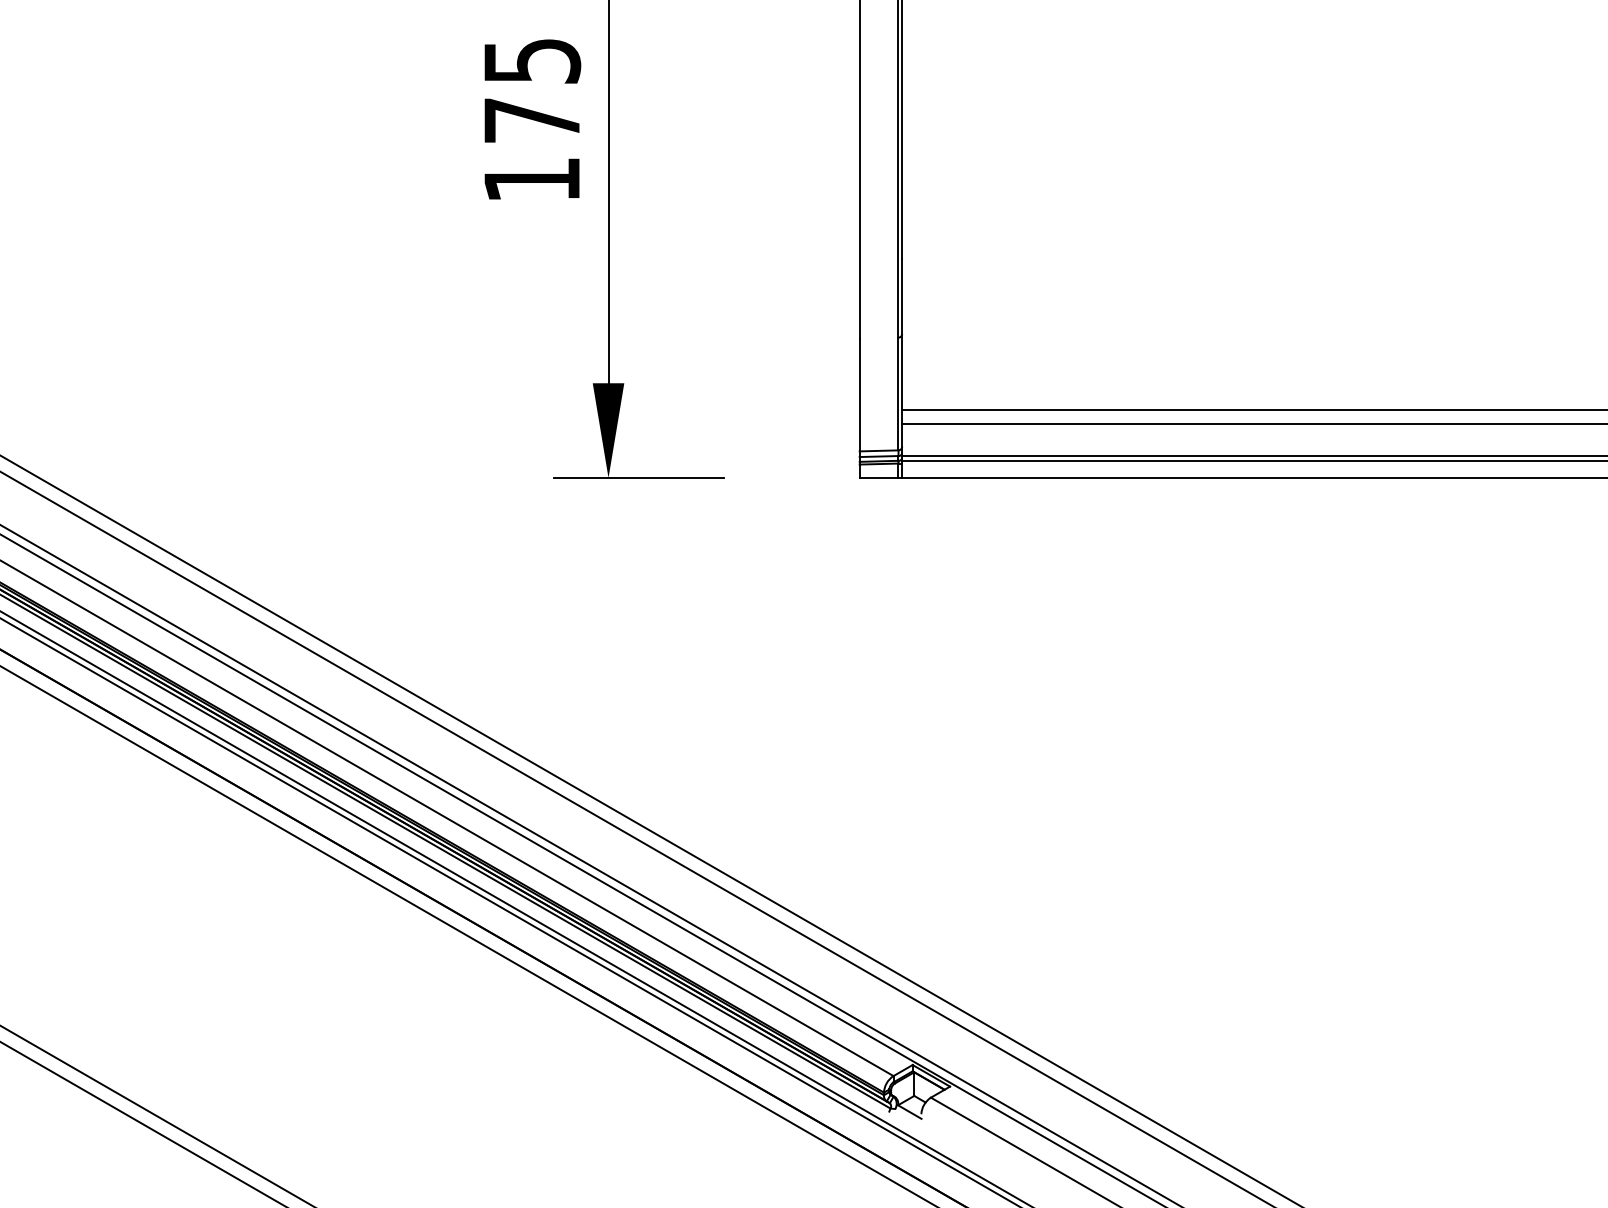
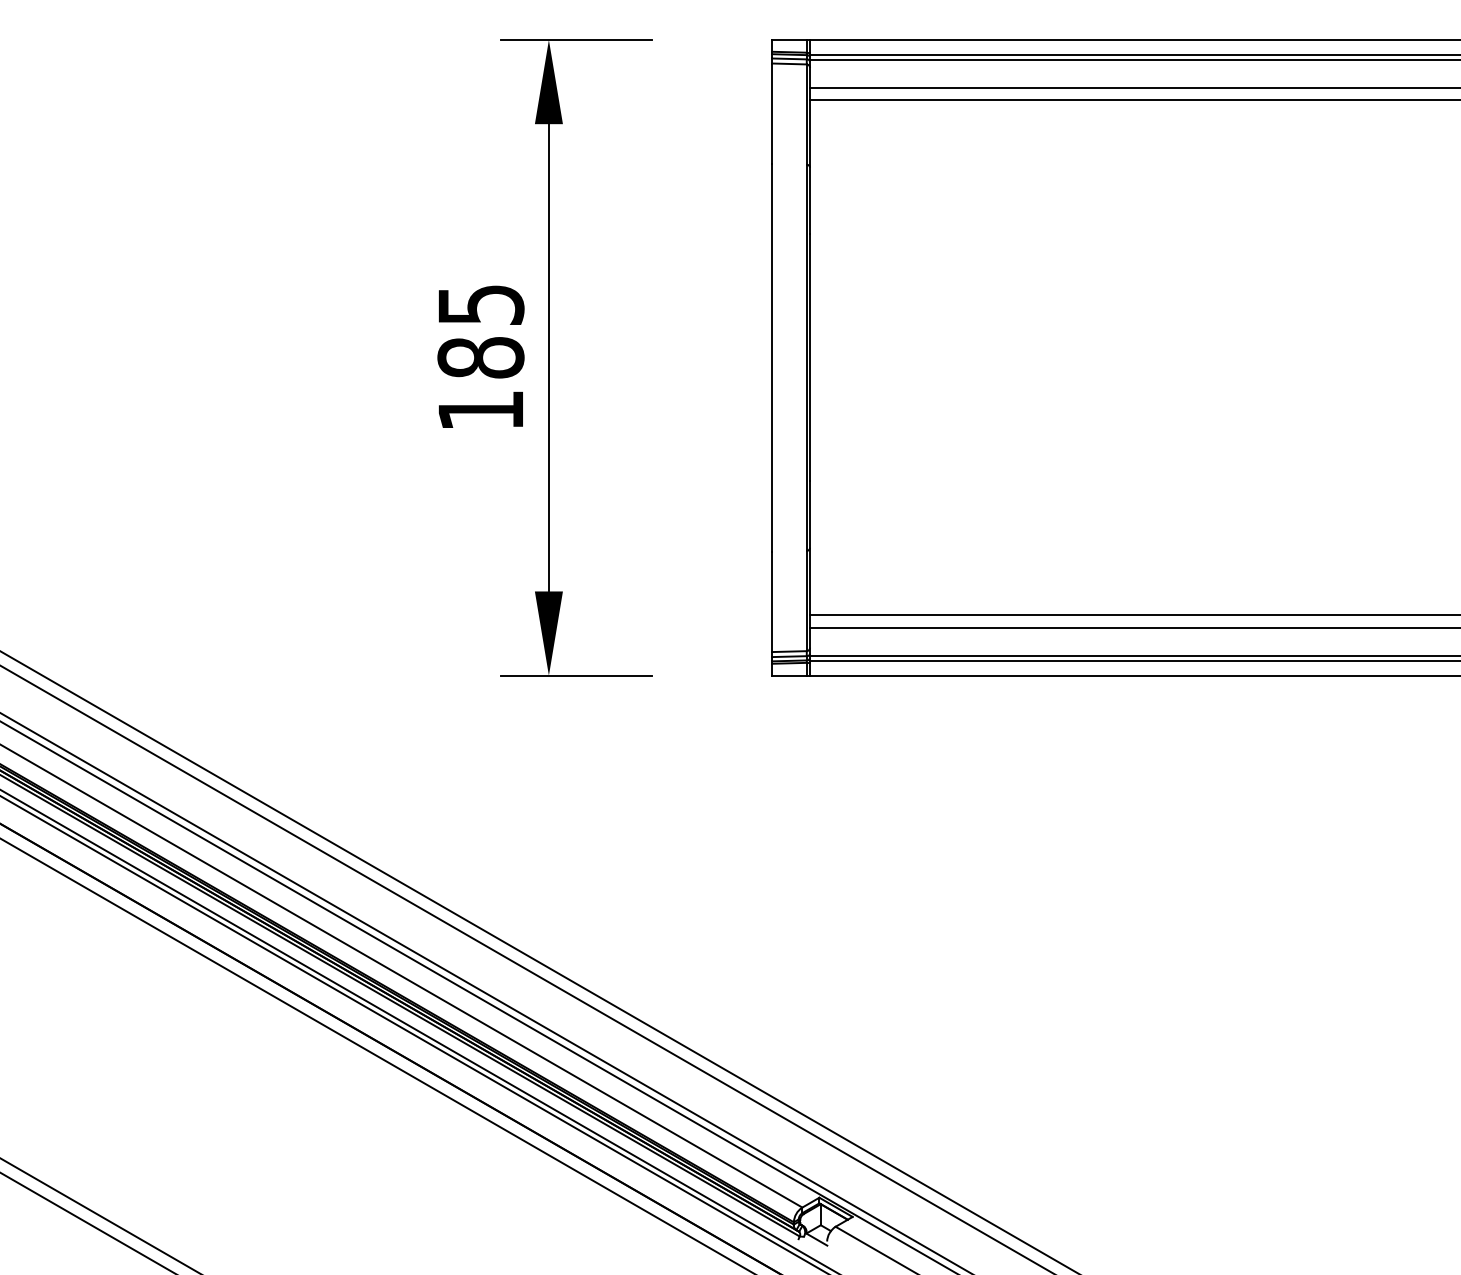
text: (531, 120) -> (480, 357), 175 -> 185

